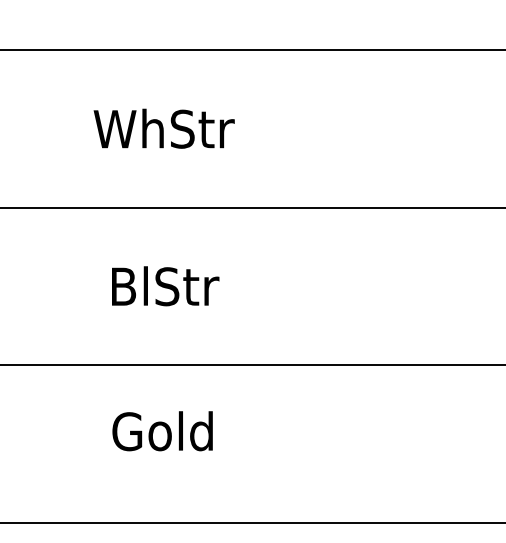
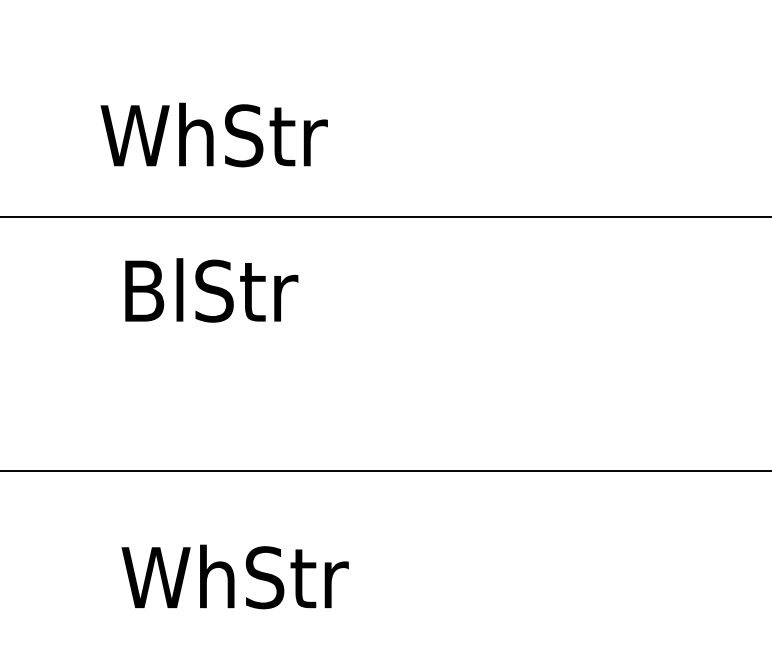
text: (163, 128) -> (213, 134), moved
text: (165, 286) -> (211, 290), moved
text: (163, 431) -> (234, 577), Gold -> WhStr

